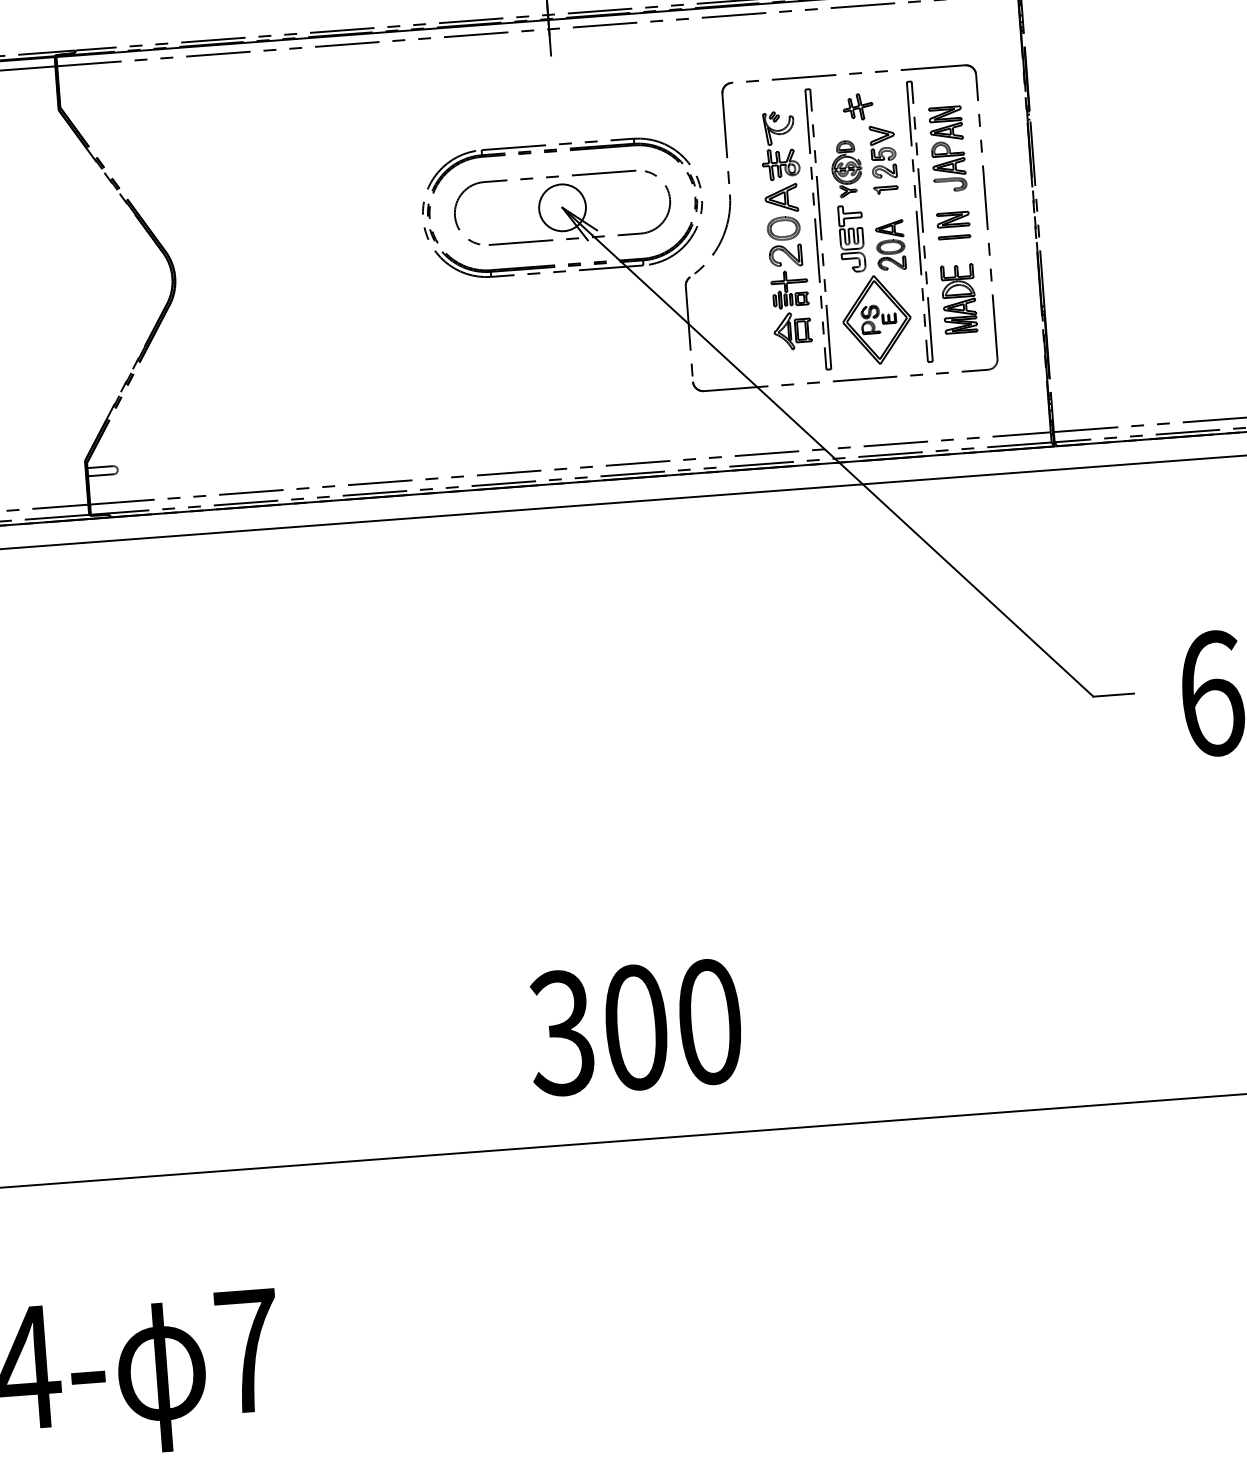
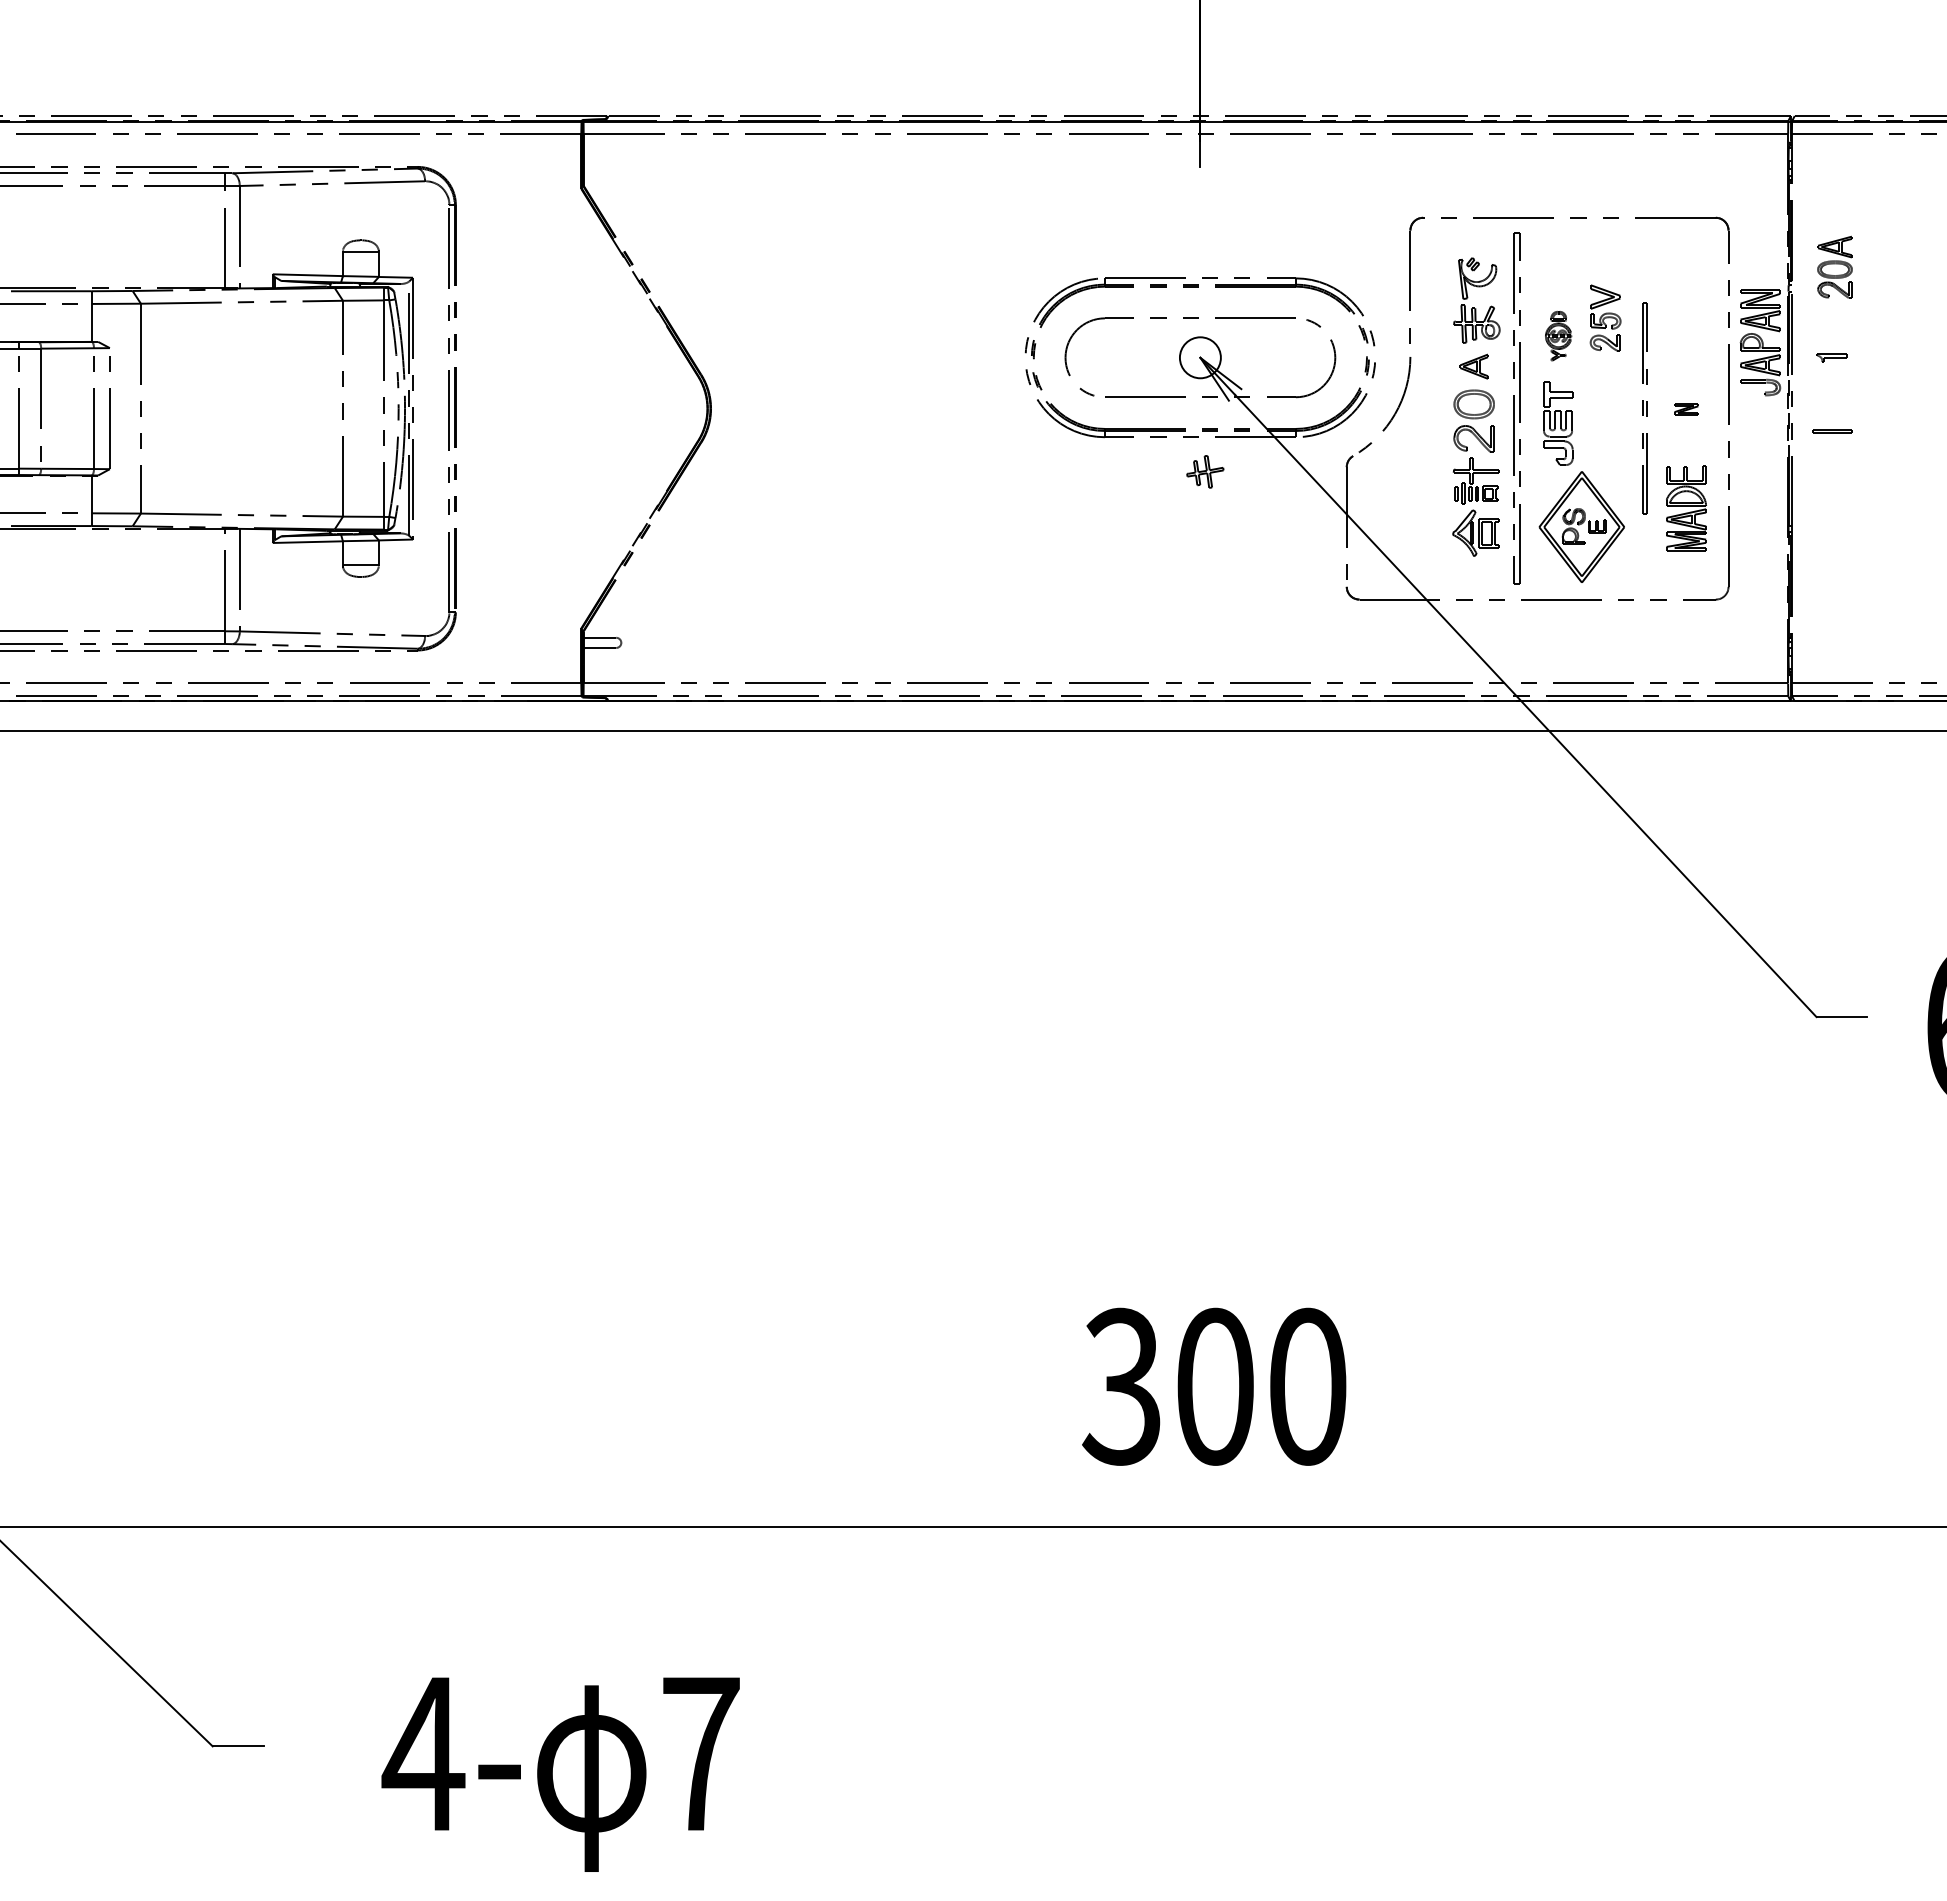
part: (858, 106) -> (1205, 471), moved
part: (947, 148) -> (1760, 342), moved
part: (846, 168) -> (1558, 335), size x0.7
part: (885, 189) -> (1831, 357), moved
part: (780, 198) -> (1473, 366), size x0.7
circle: (562, 207) -> (1200, 357), size x0.7
part: (953, 219) -> (1686, 409), size x0.6
part: (919, 221) -> (1644, 408), size x0.6
line: (954, 236) -> (1832, 430), moved
part: (890, 244) -> (1834, 266), moved

